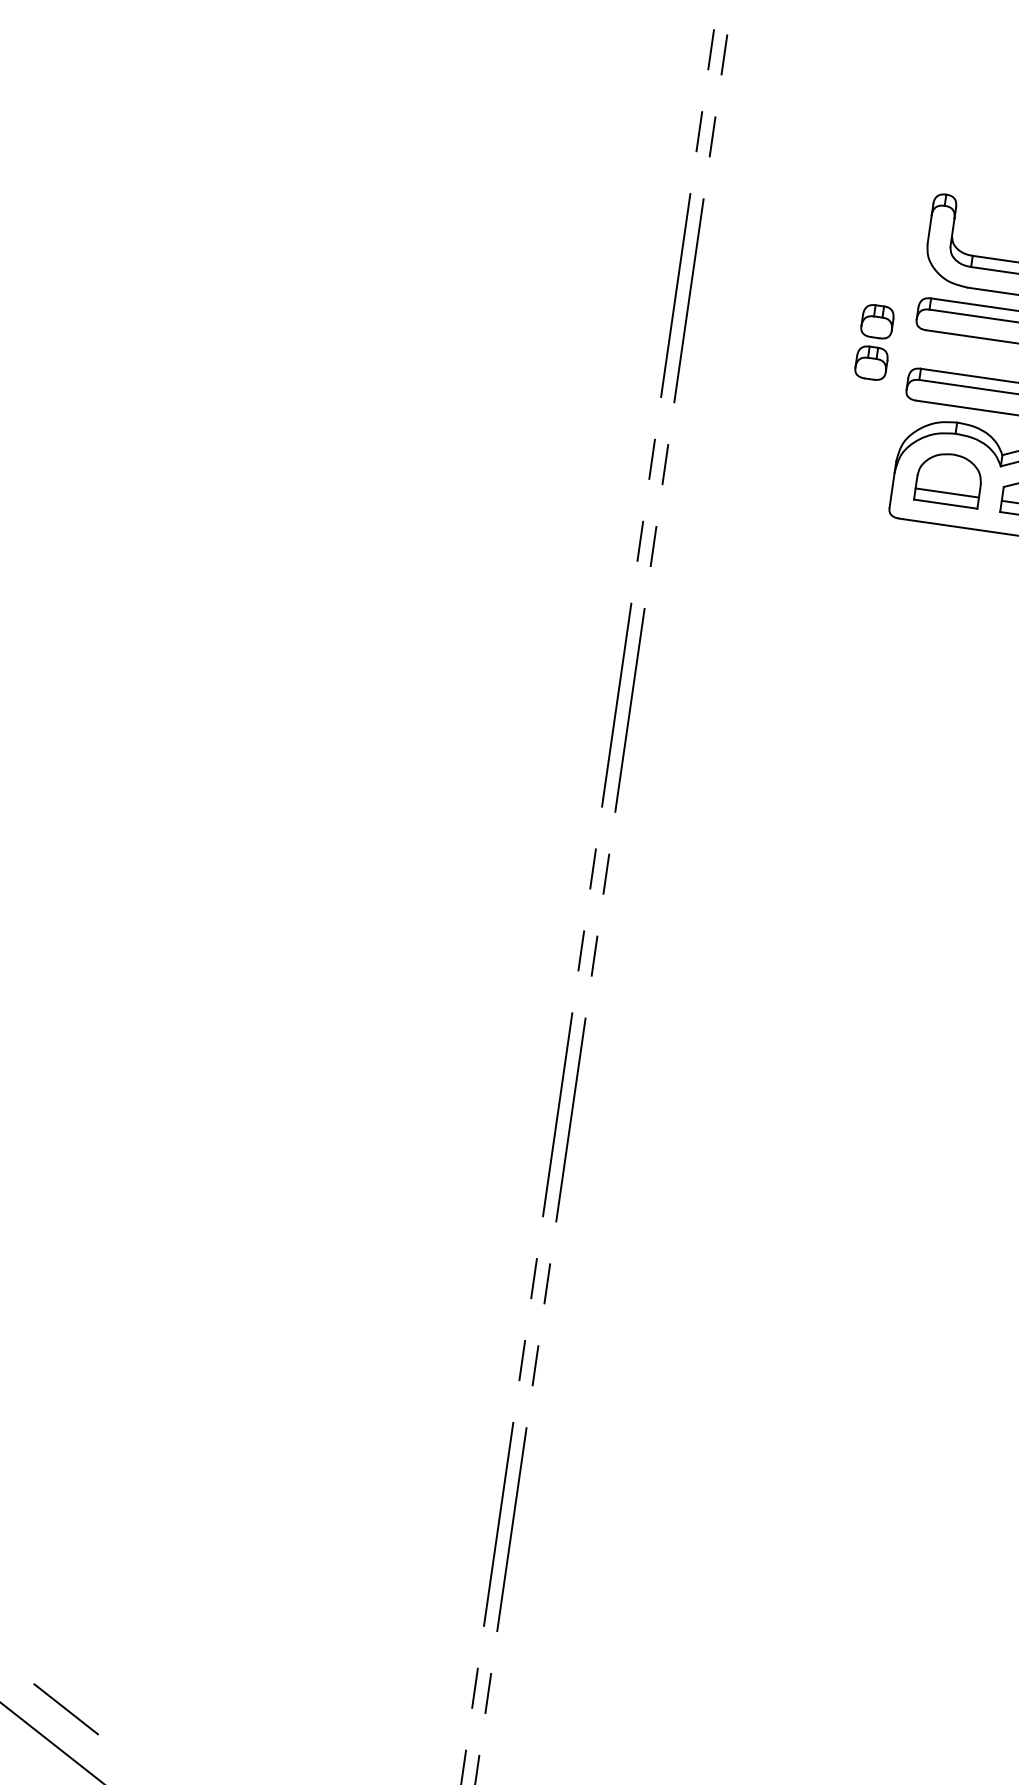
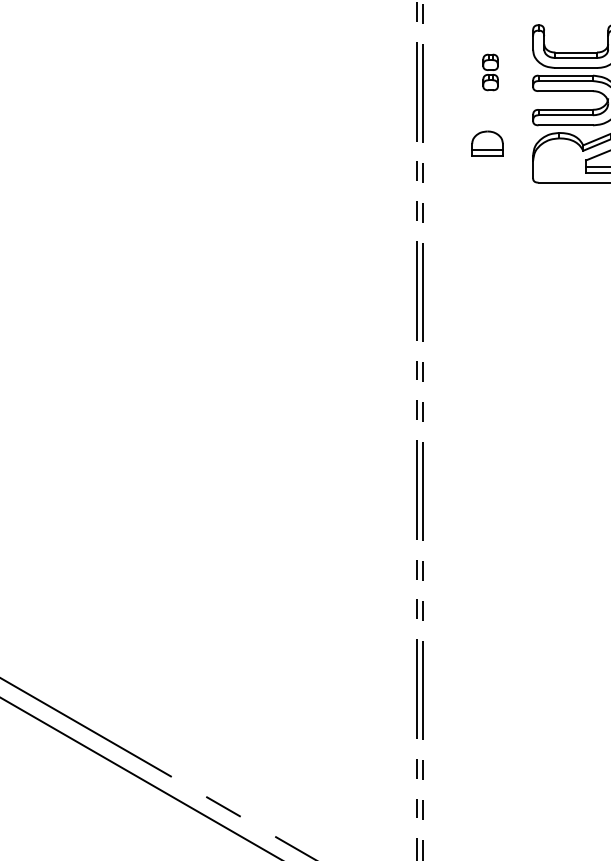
part: (874, 342) -> (490, 72), moved
part: (949, 479) -> (487, 143), moved

